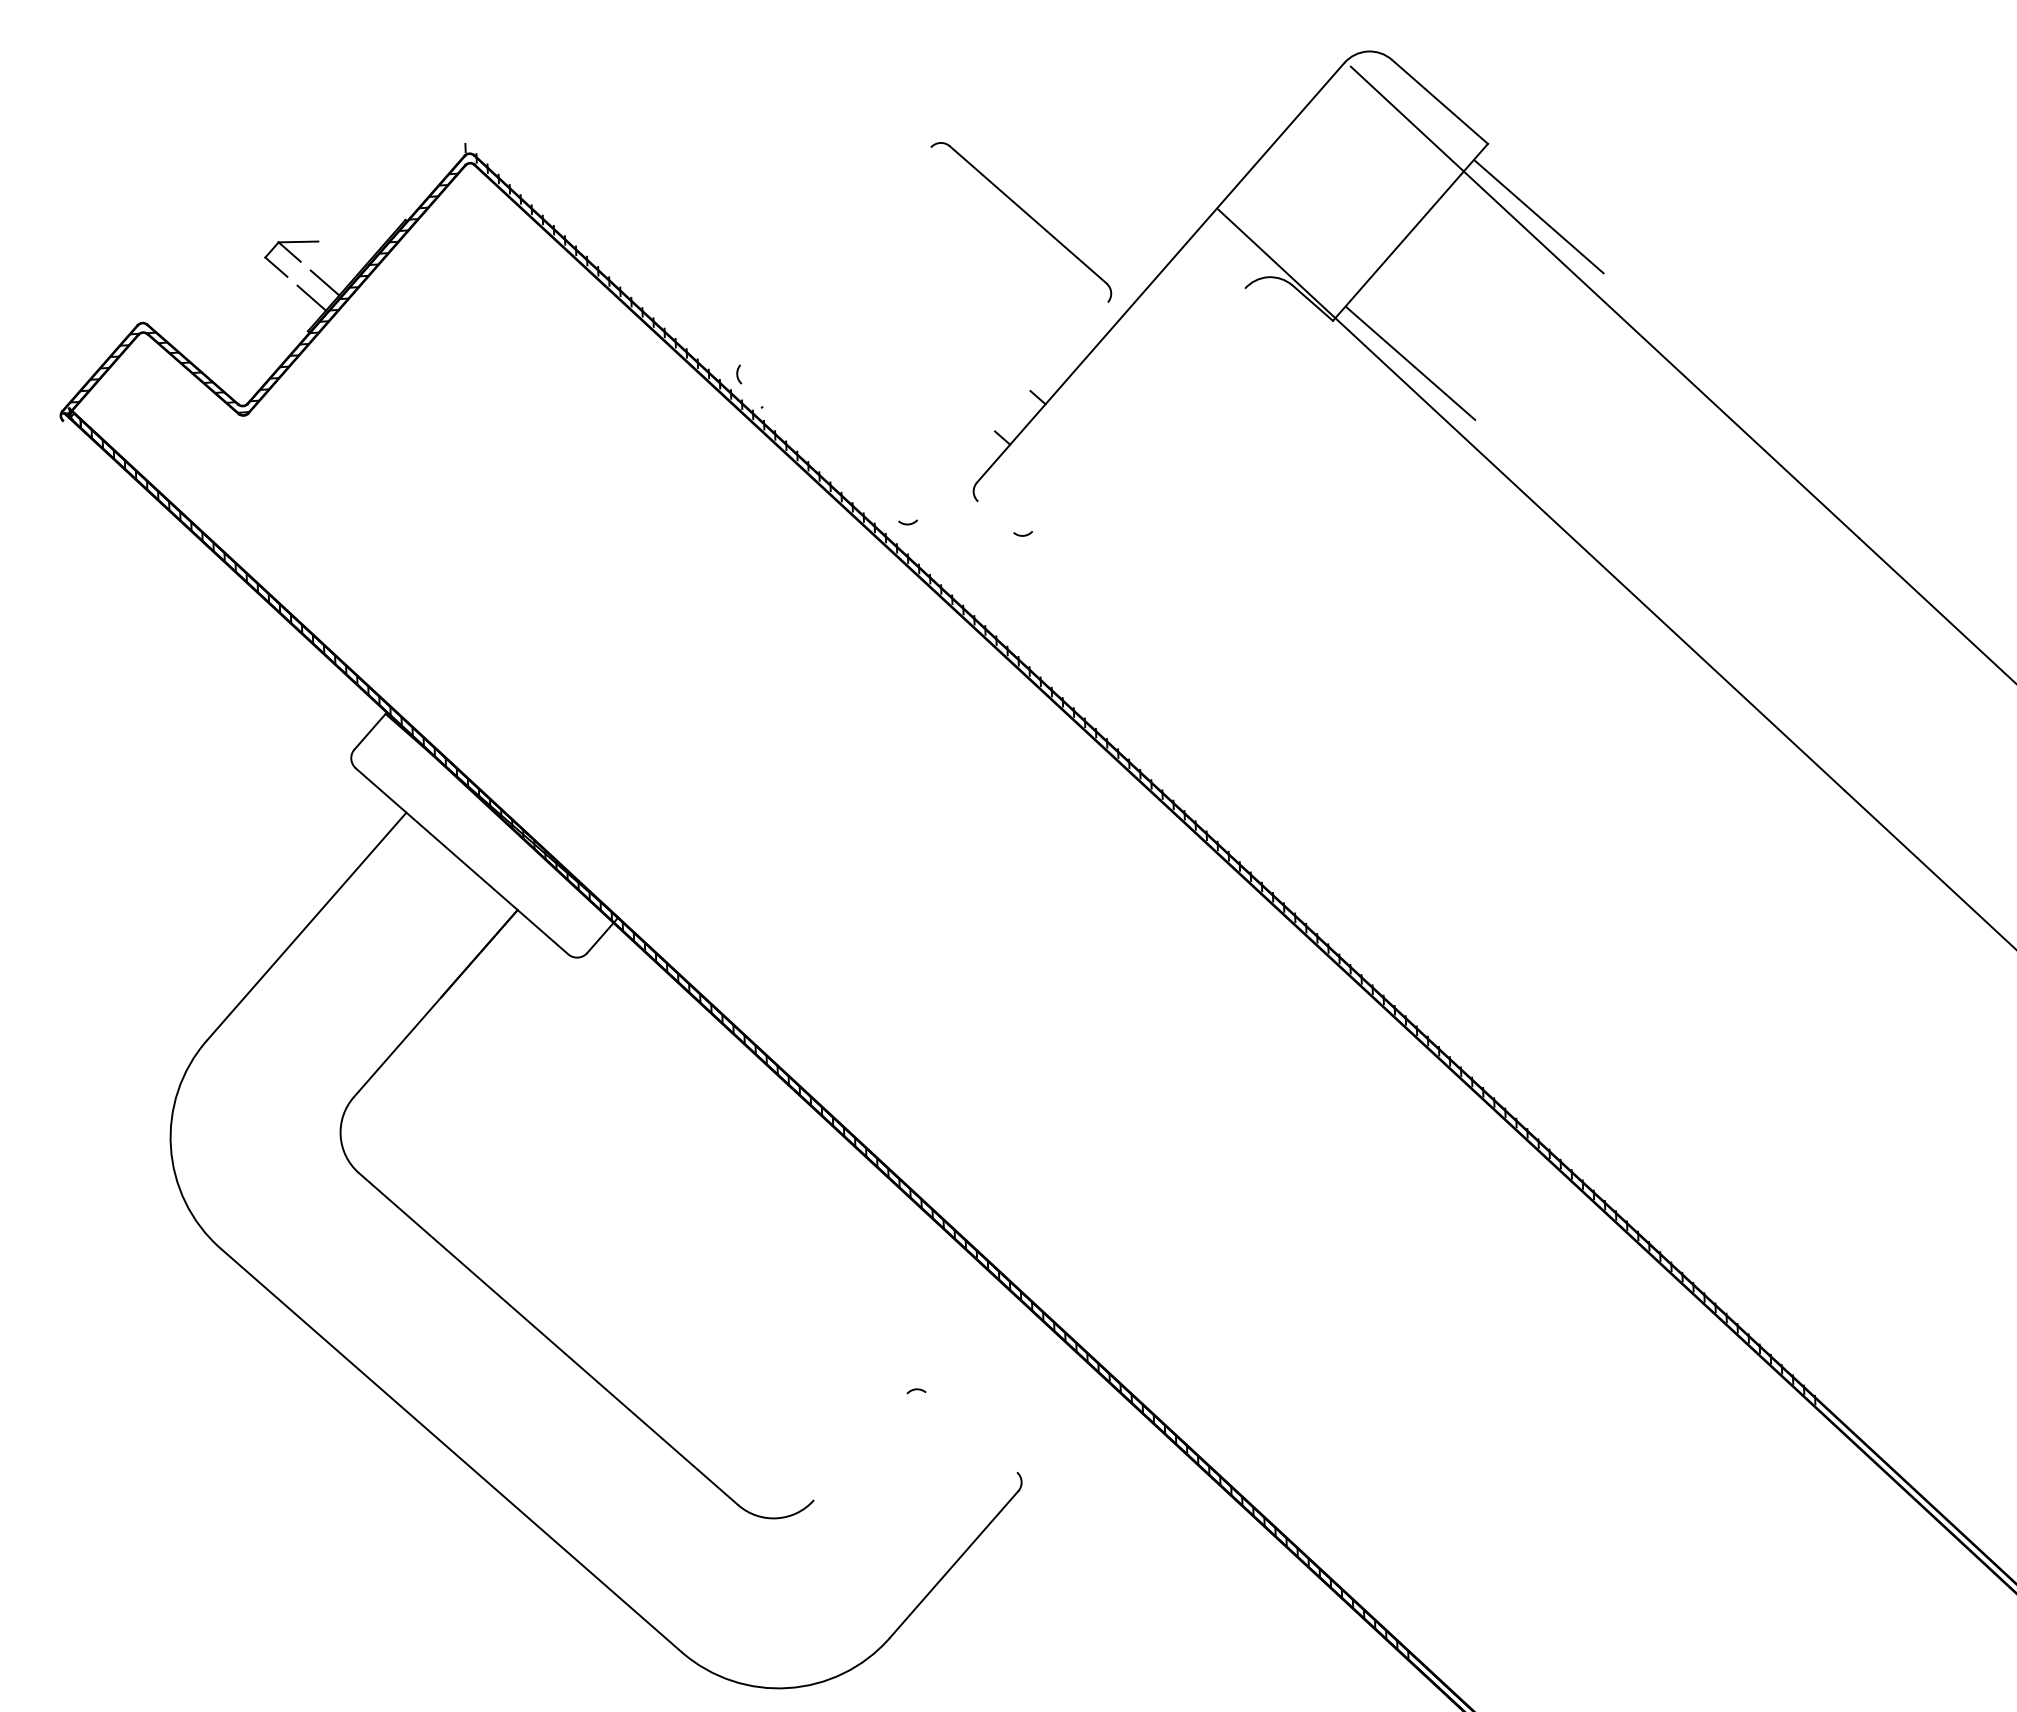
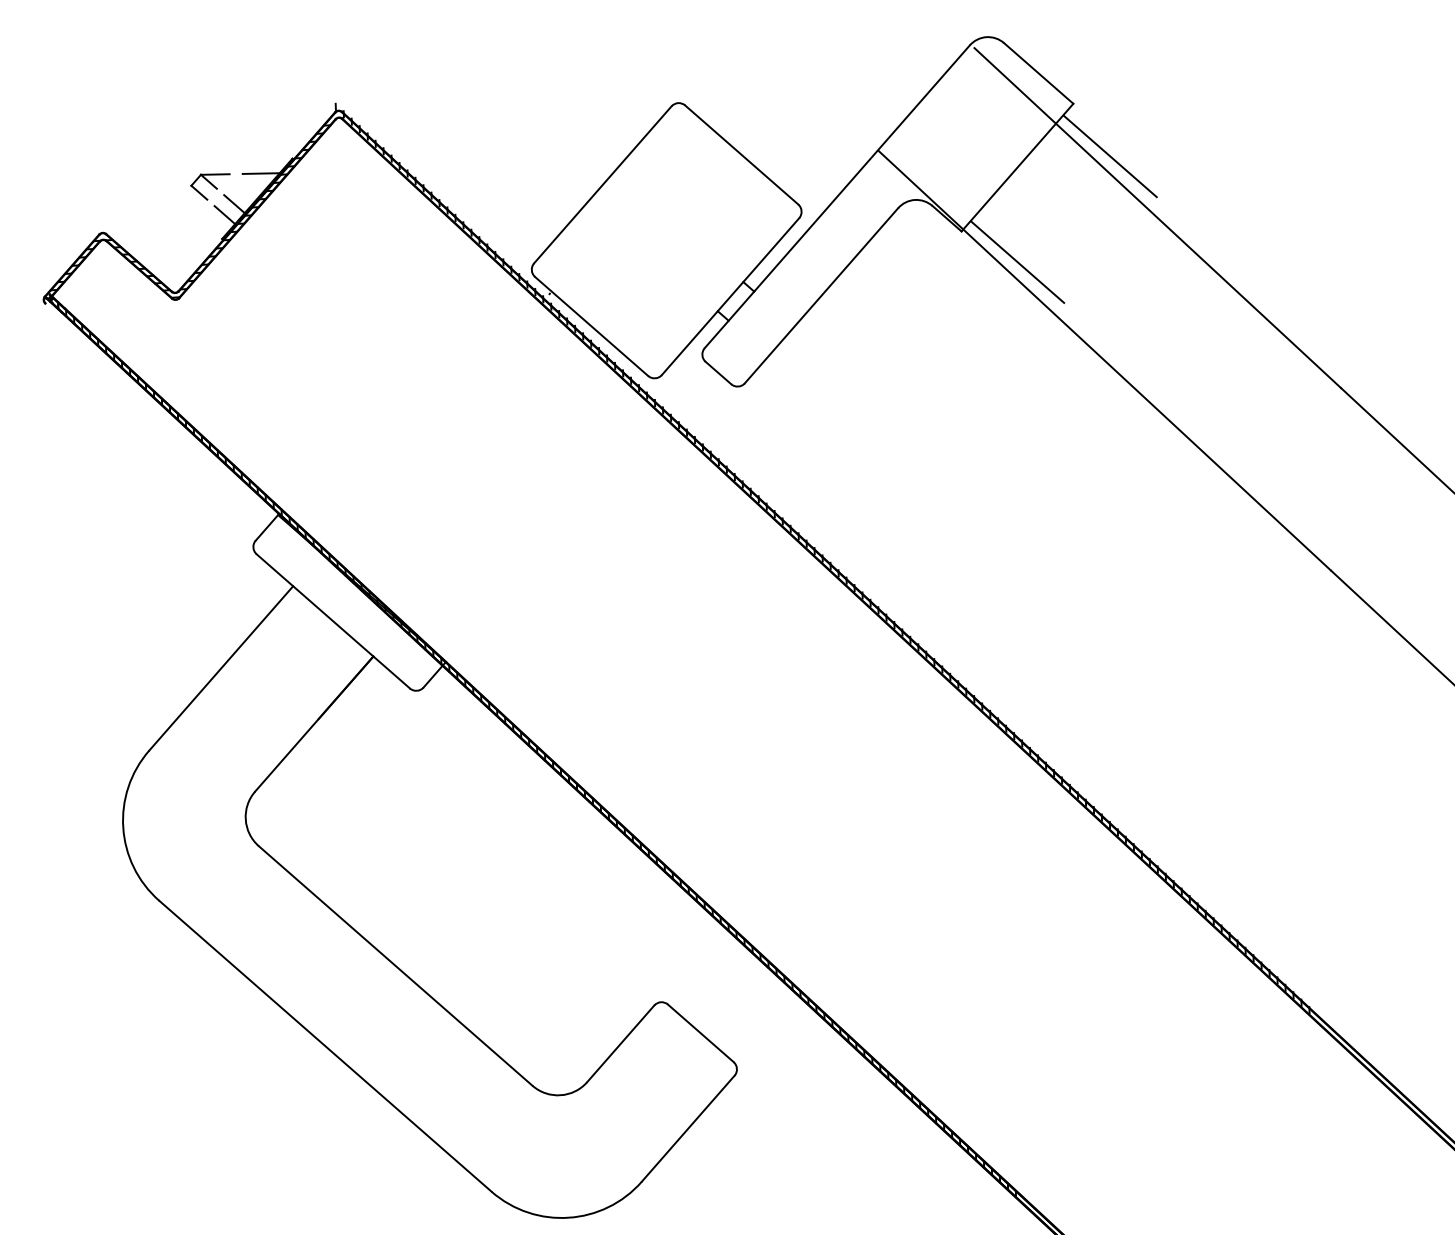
line: (361, 240) -> (260, 173), added
line: (835, 255) -> (602, 184), added
line: (1138, 409) -> (821, 295), added
line: (1012, 410) -> (730, 296), added
line: (819, 452) -> (591, 326), added
line: (995, 516) -> (718, 372), added
line: (971, 1432) -> (700, 1033), added
line: (860, 1446) -> (620, 1043), added

